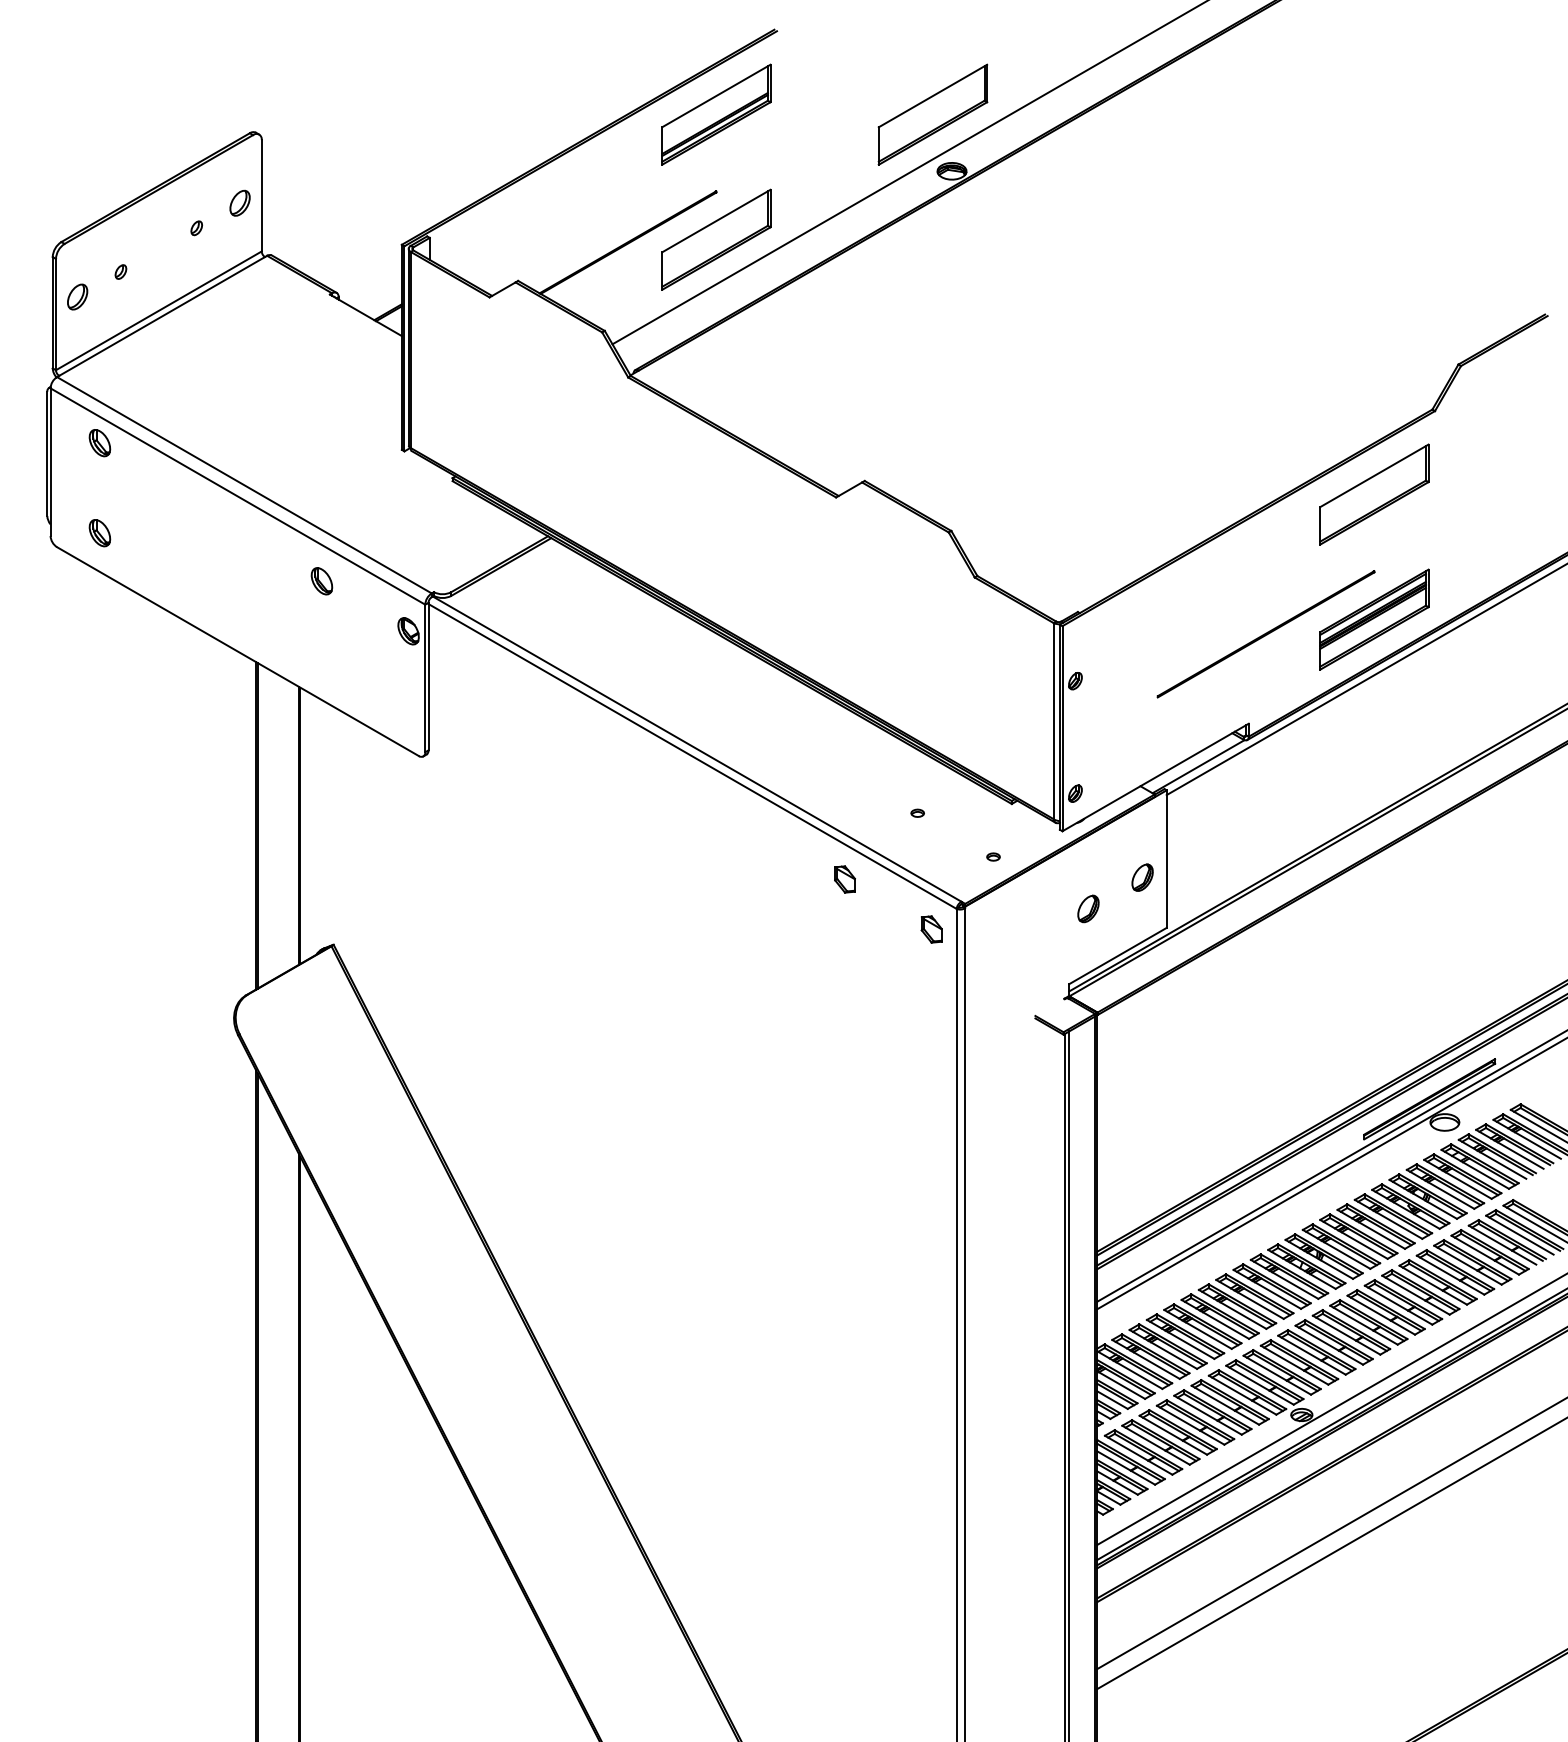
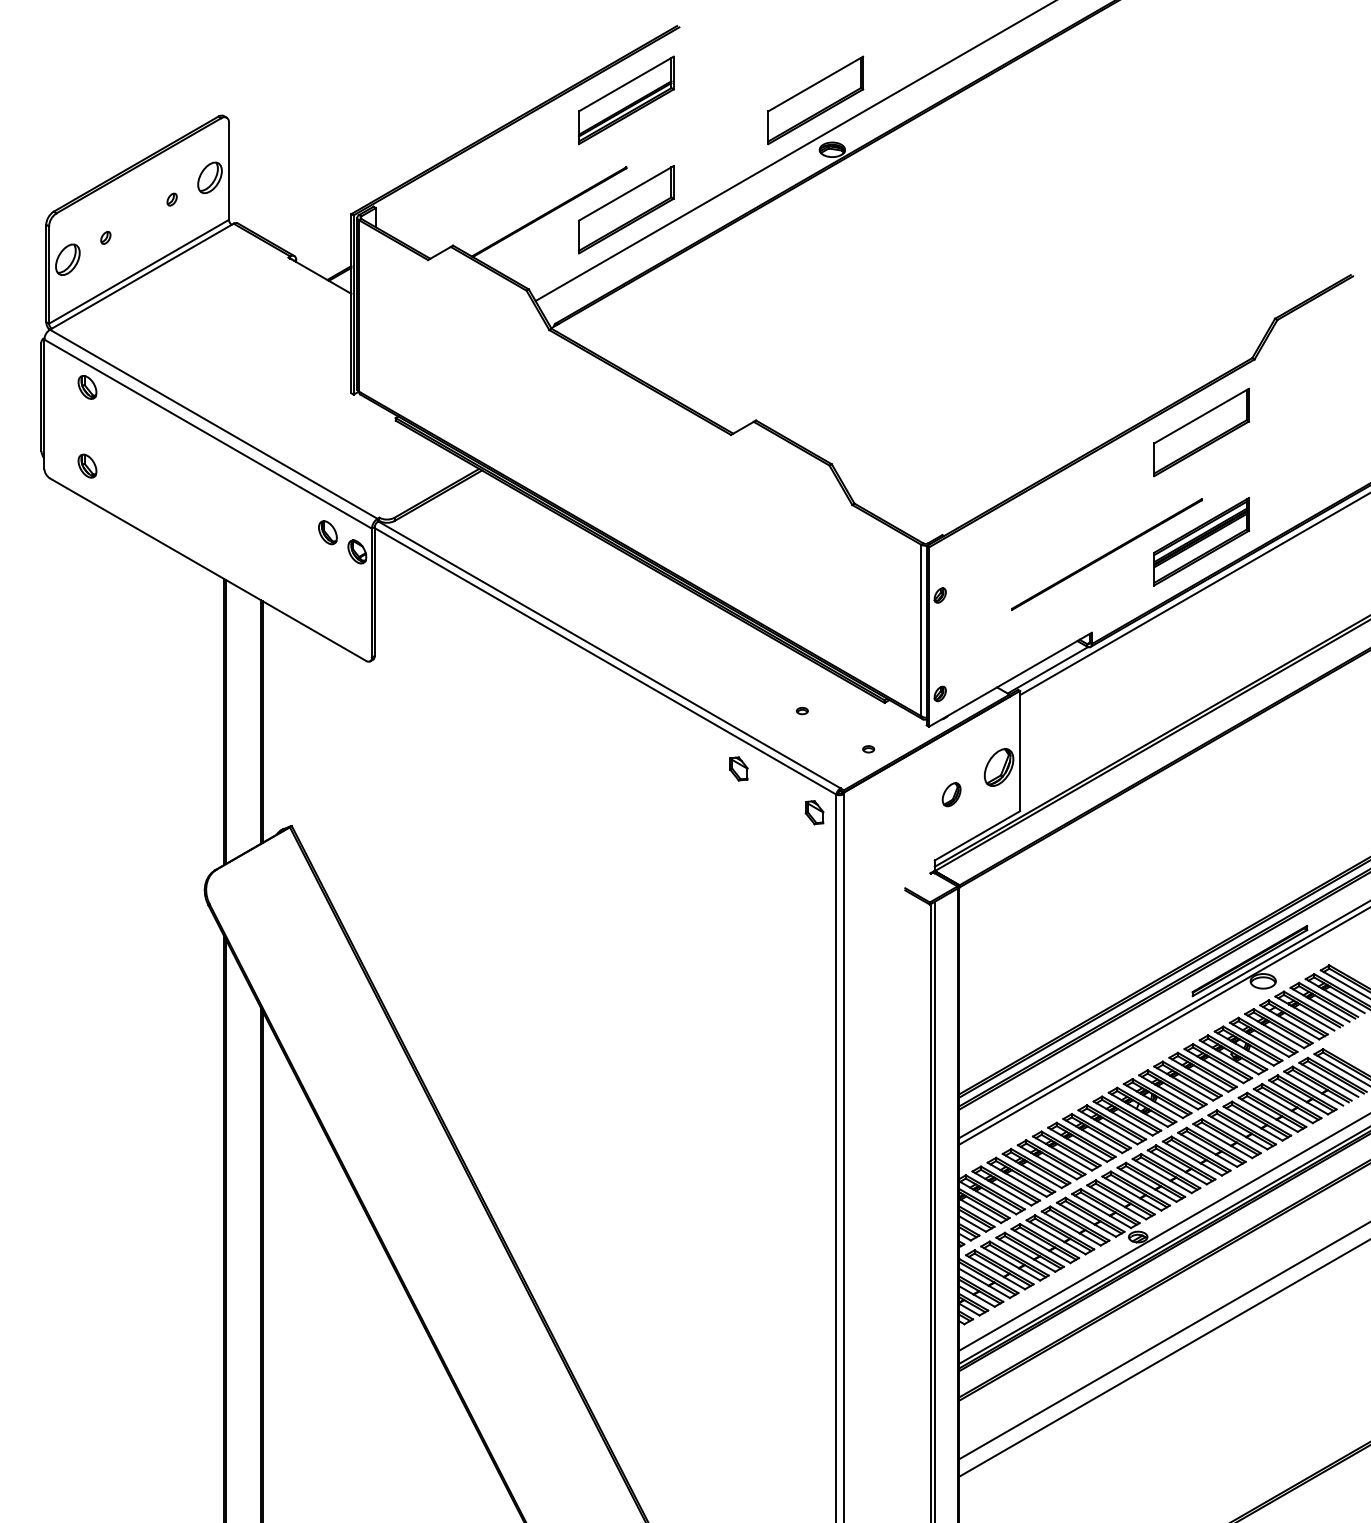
part: (239, 202) -> (209, 177), size x1.4
part: (77, 296) -> (67, 259), size x1.4
part: (321, 581) -> (327, 532), moved
part: (1142, 877) -> (998, 767), size x1.6

